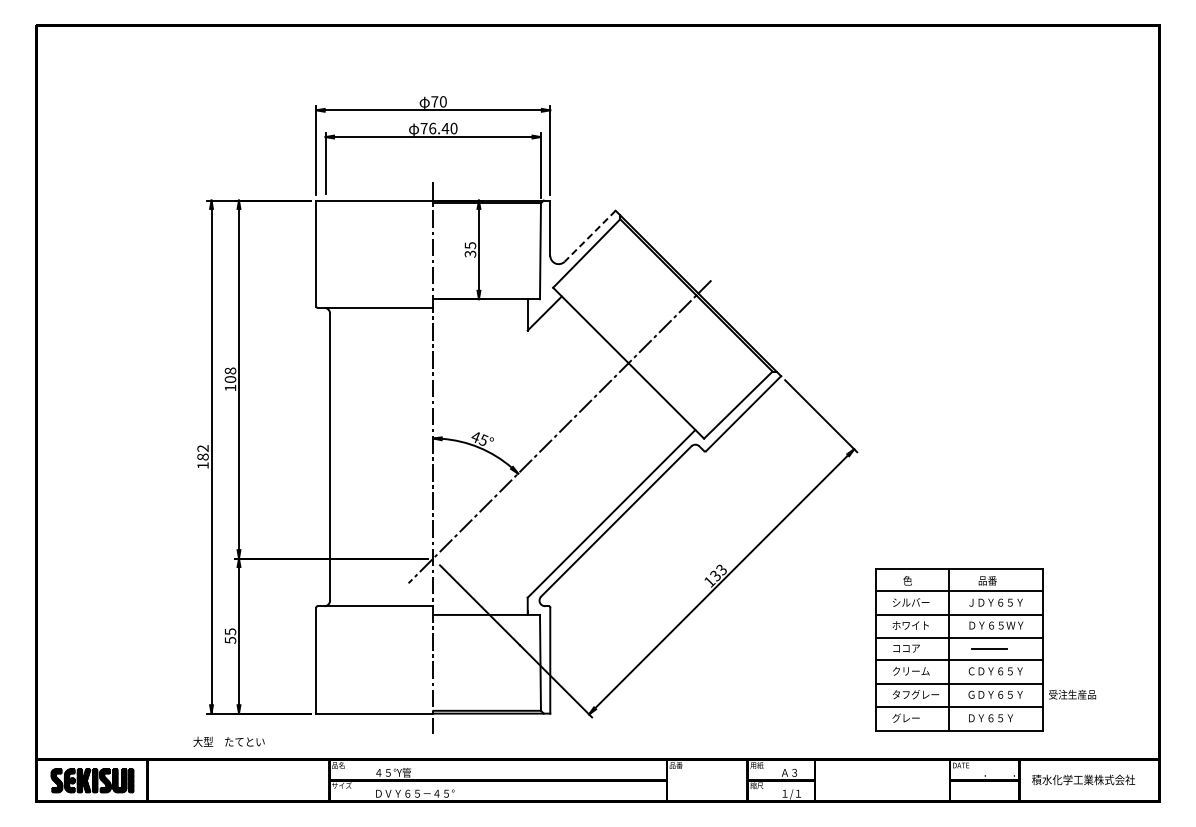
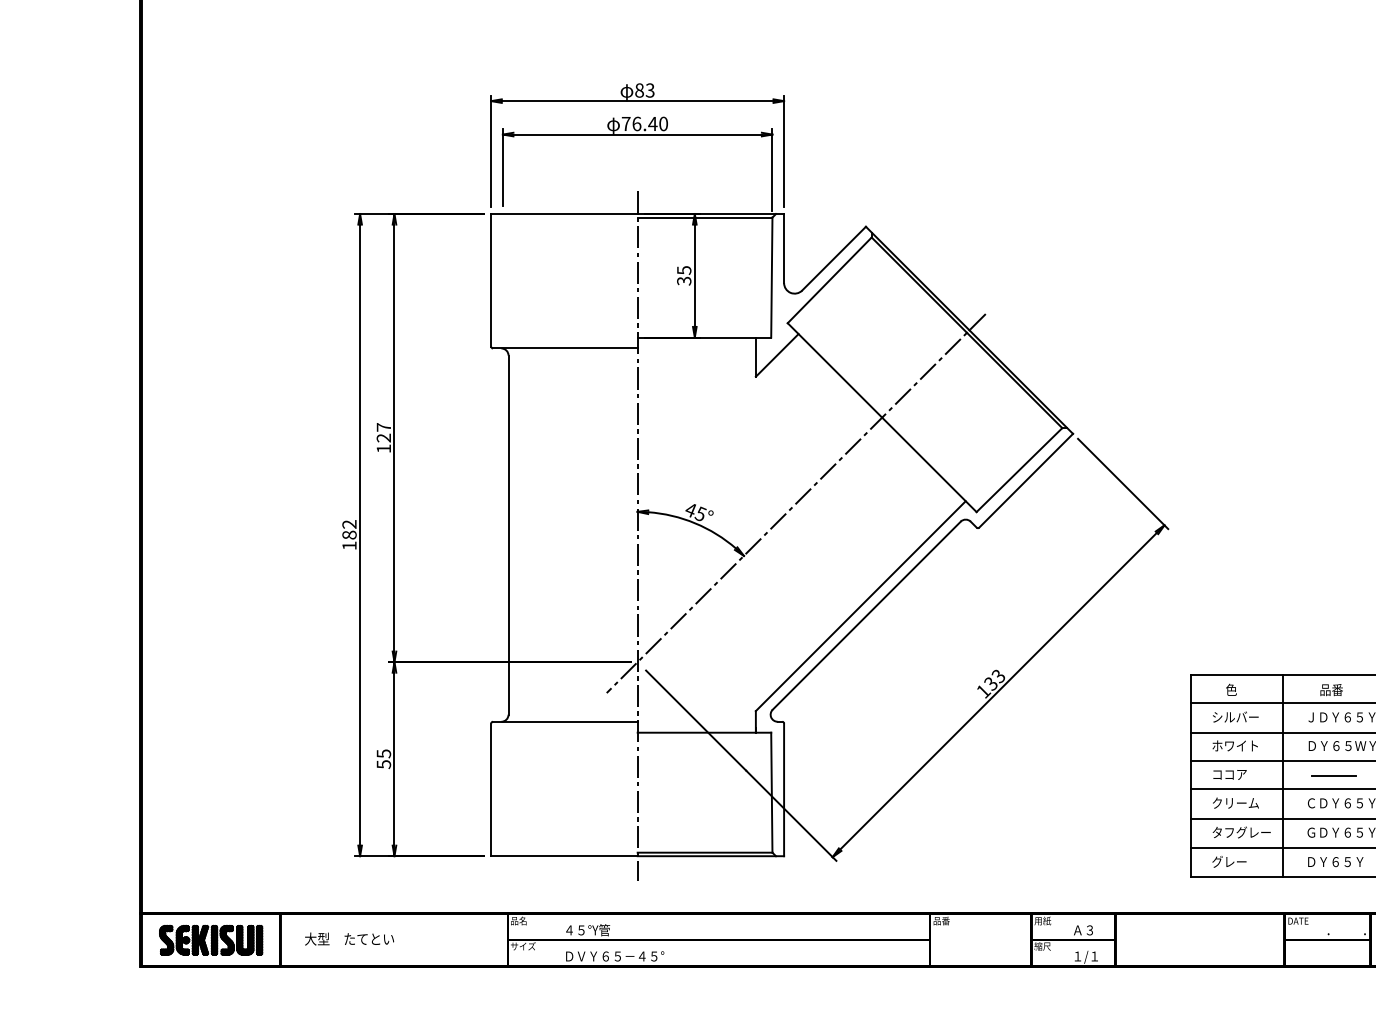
text: (438, 101) -> (644, 90), 70 -> 83
line: (589, 236) -> (833, 259), dashed -> solid
text: (230, 375) -> (383, 433), 108 -> 127
text: (228, 741) -> (348, 938), moved

